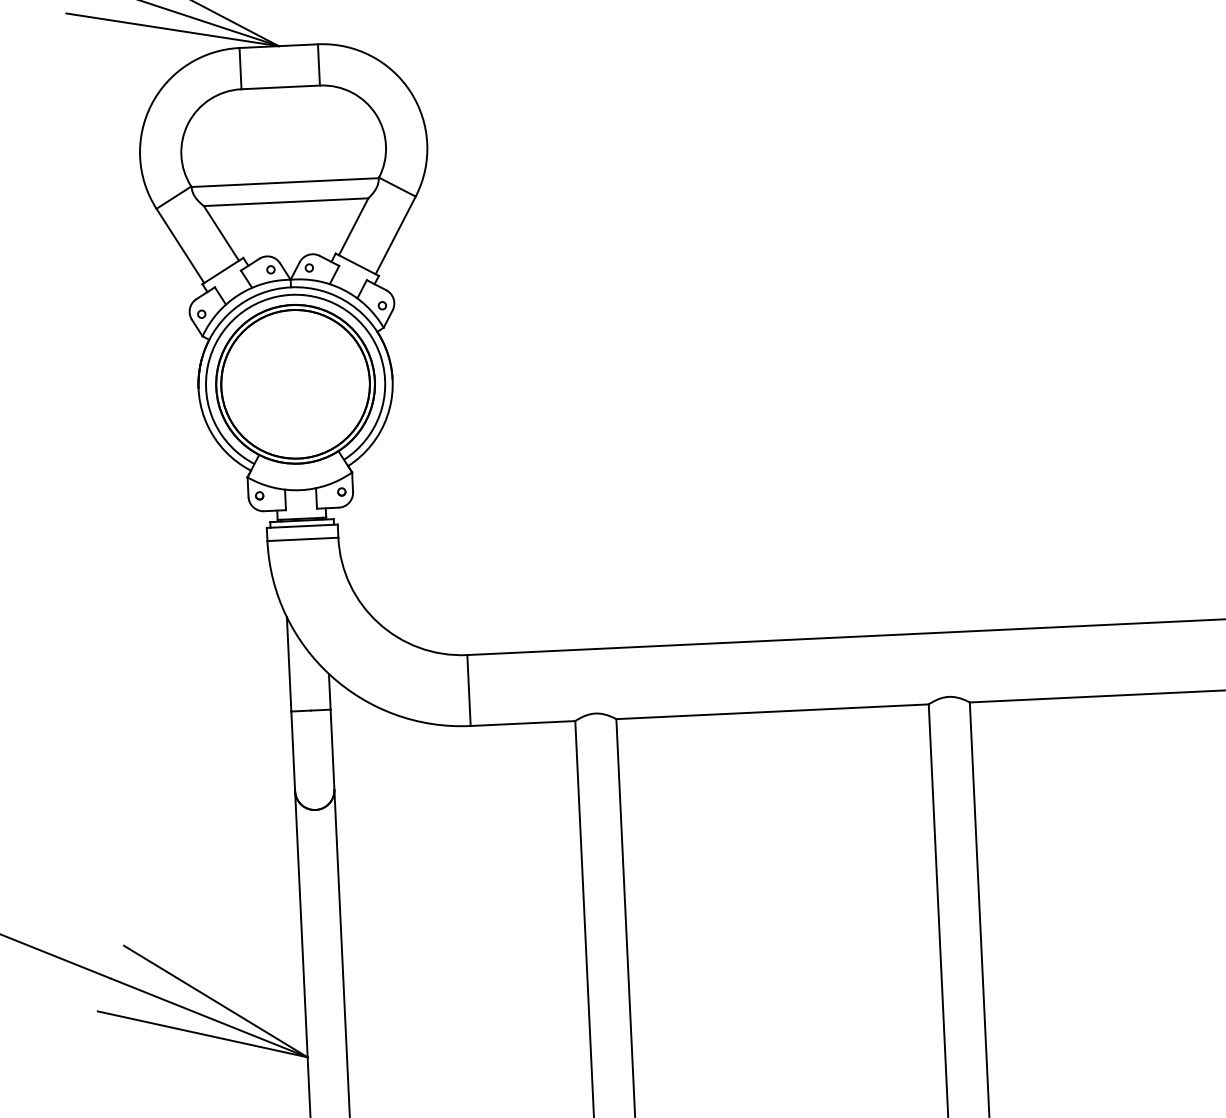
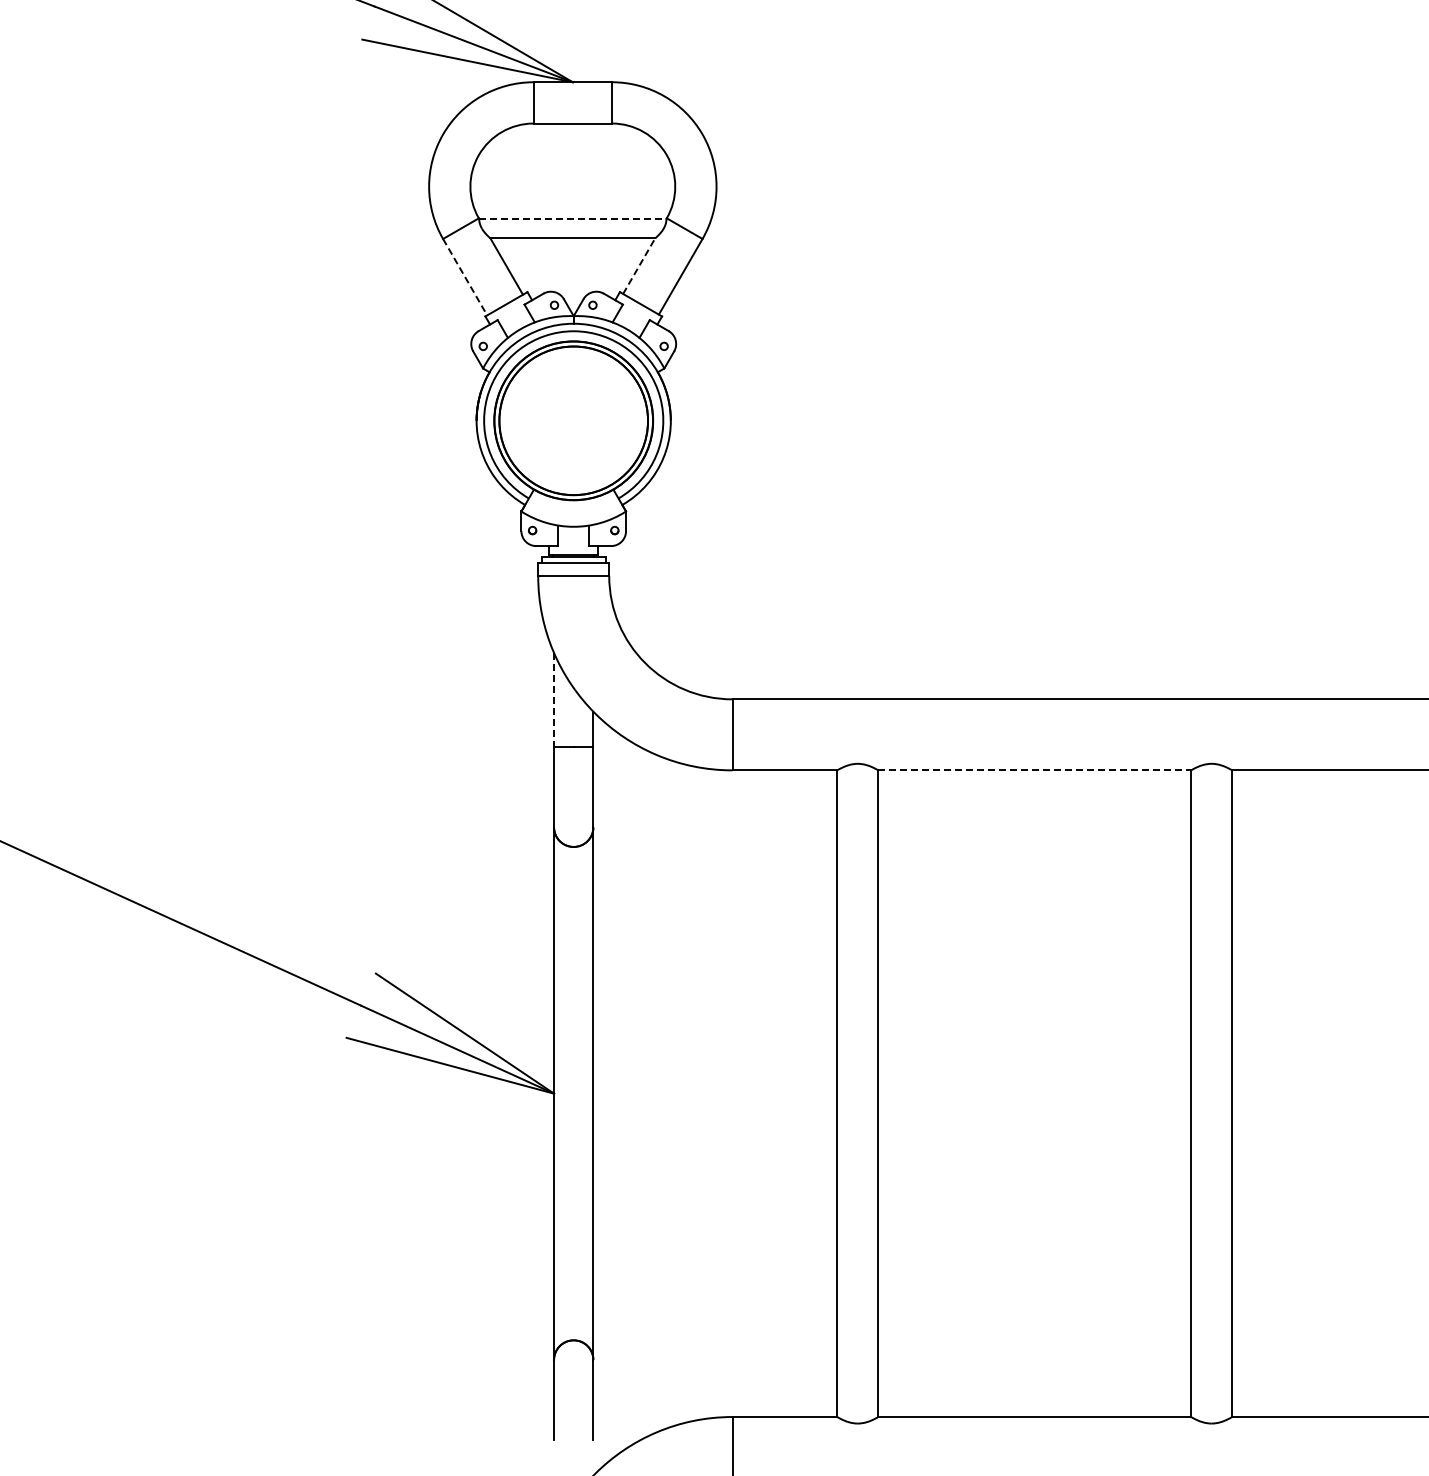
line: (284, 182) -> (572, 218), solid -> dashed
line: (353, 226) -> (639, 265), solid -> dashed
line: (180, 246) -> (465, 277), solid -> dashed
line: (289, 664) -> (554, 700), solid -> dashed
line: (773, 711) -> (1035, 770), solid -> dashed

